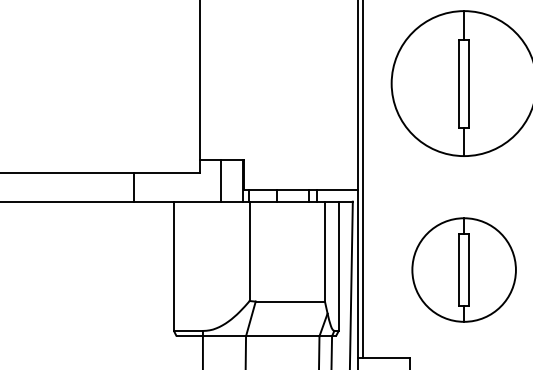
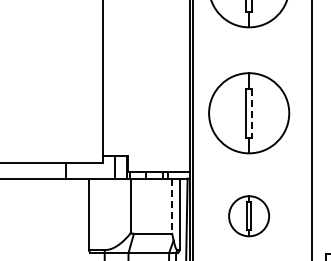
line: (470, 84) -> (252, 113), solid -> dashed
line: (325, 252) -> (172, 206), solid -> dashed
part: (462, 268) -> (248, 215), size x0.7

